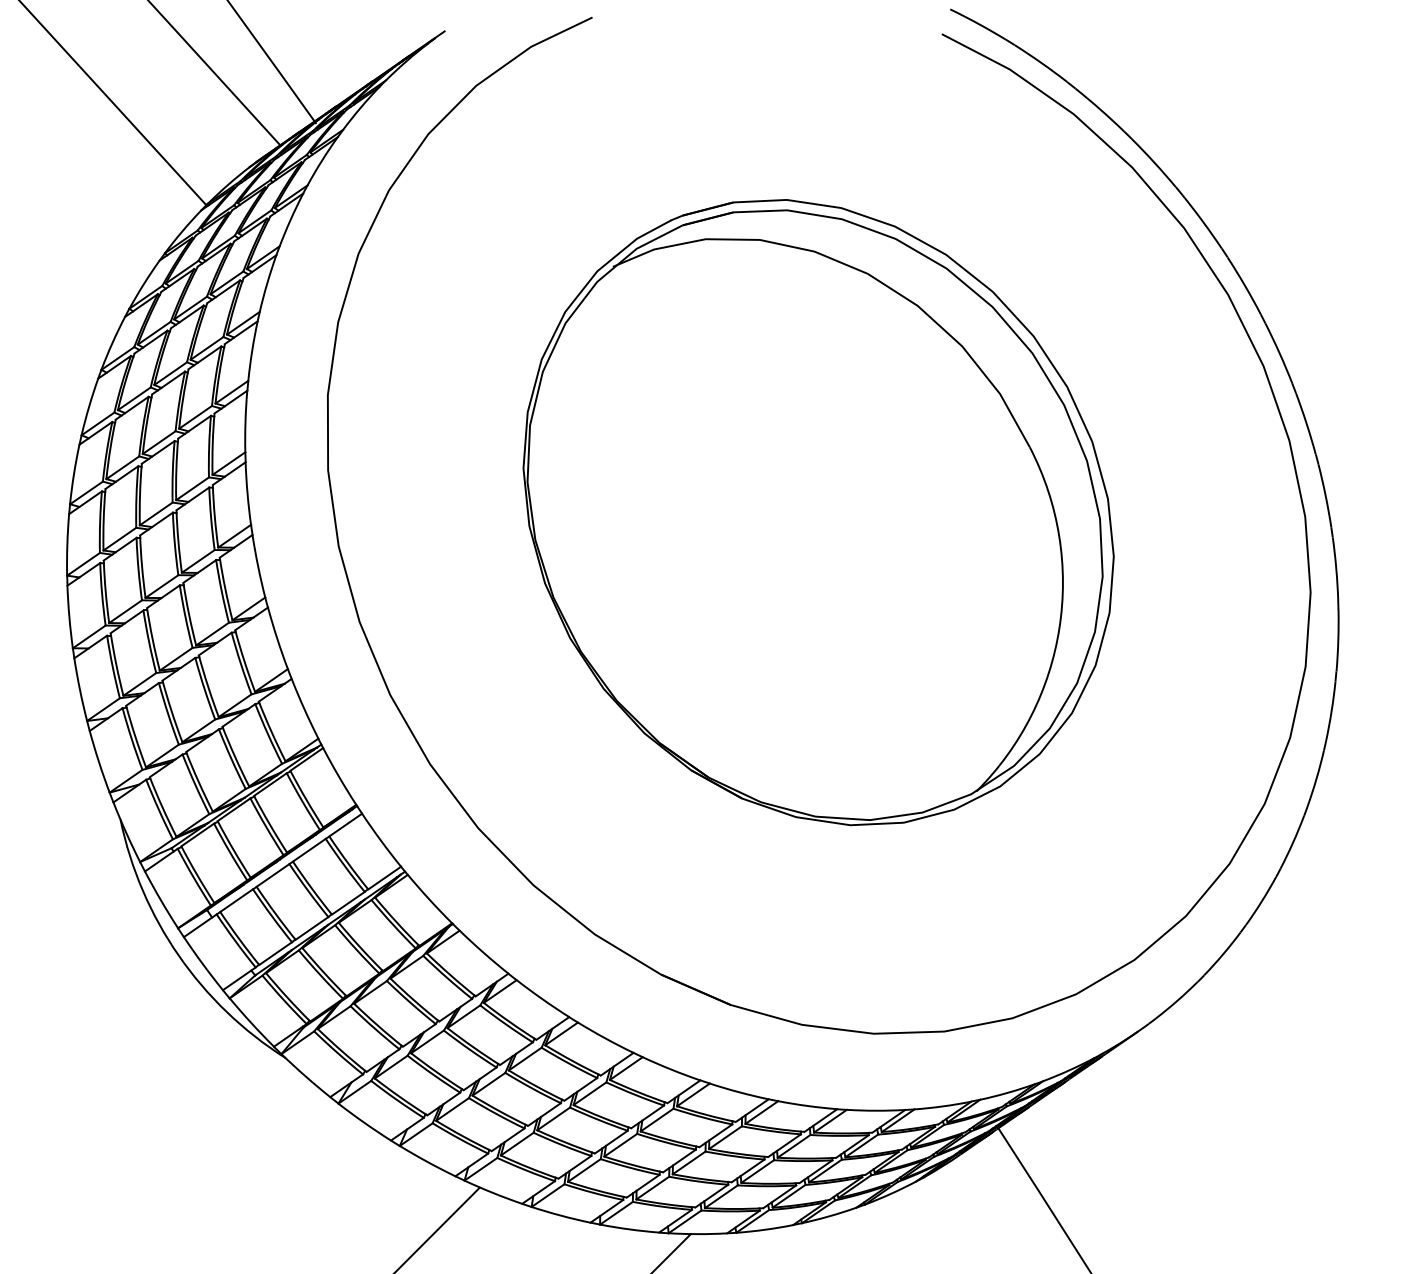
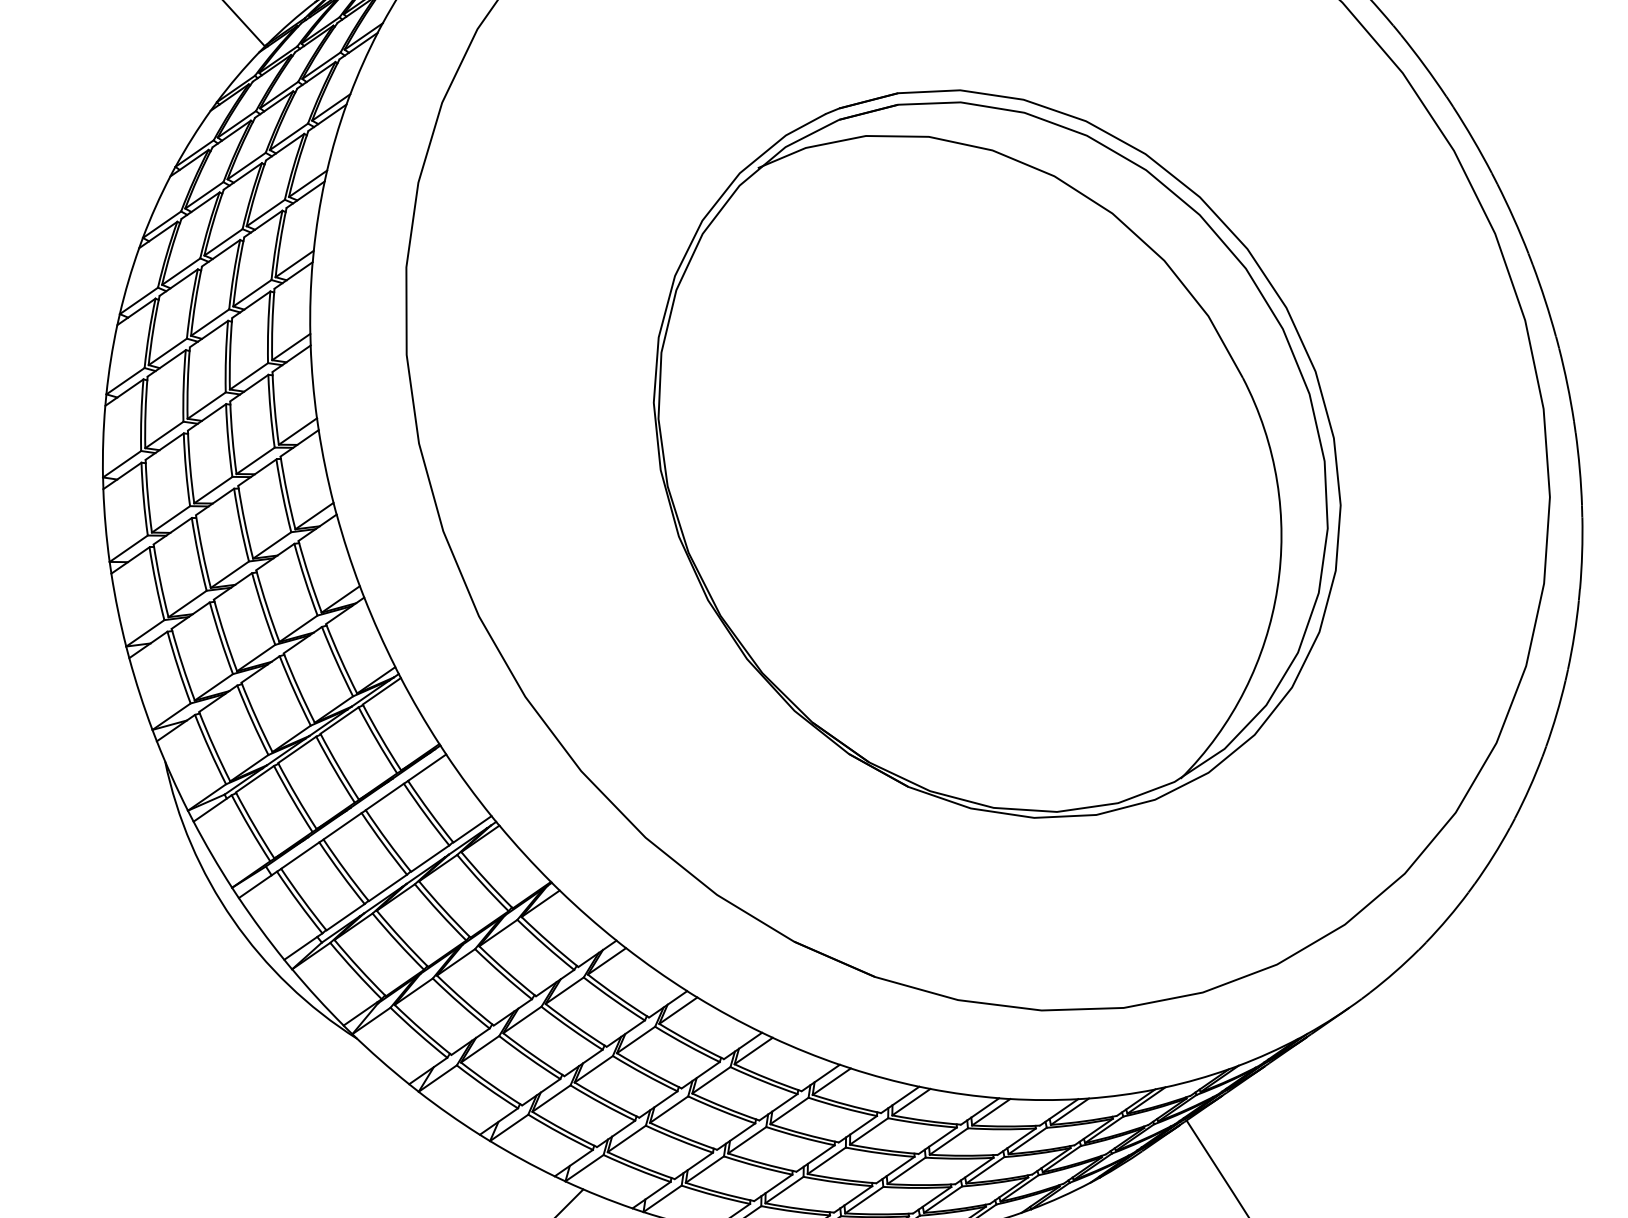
part: (818, 512) -> (997, 453), moved

